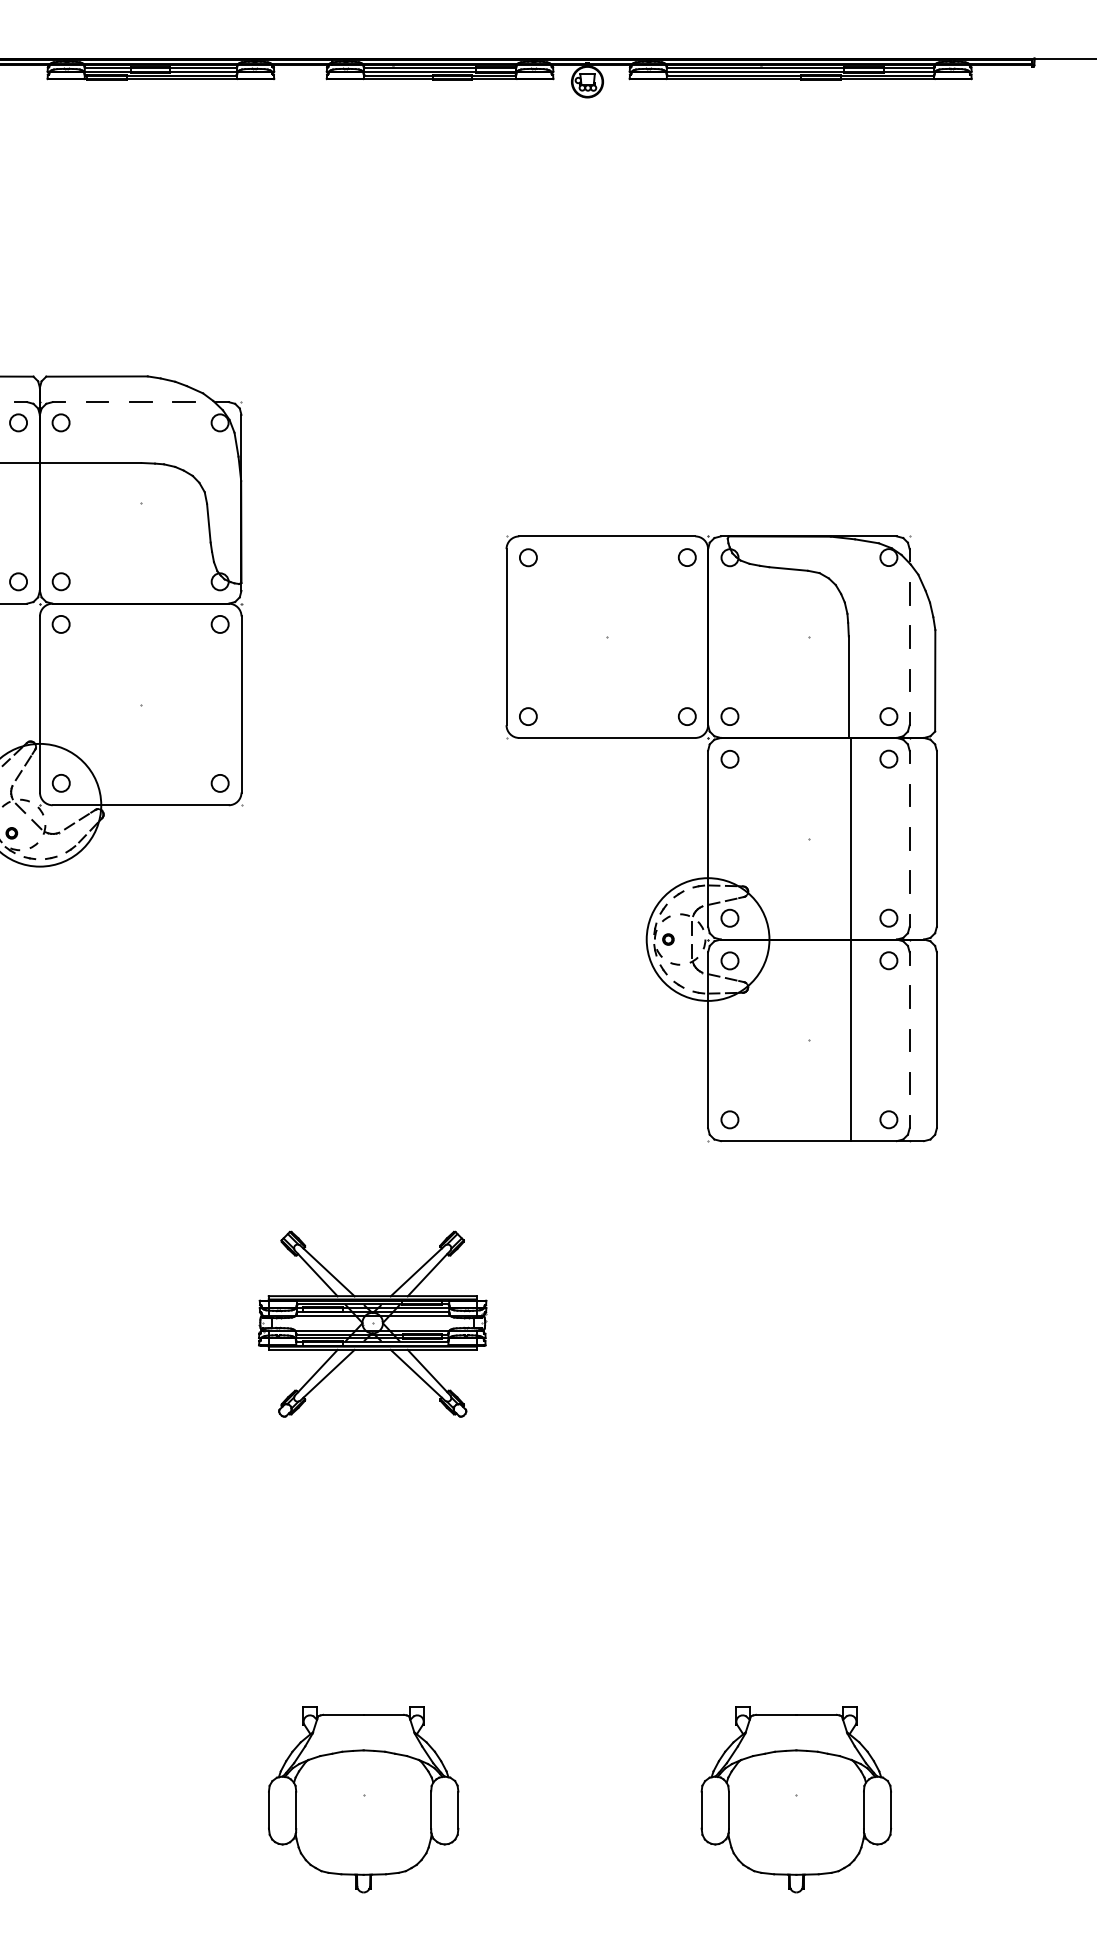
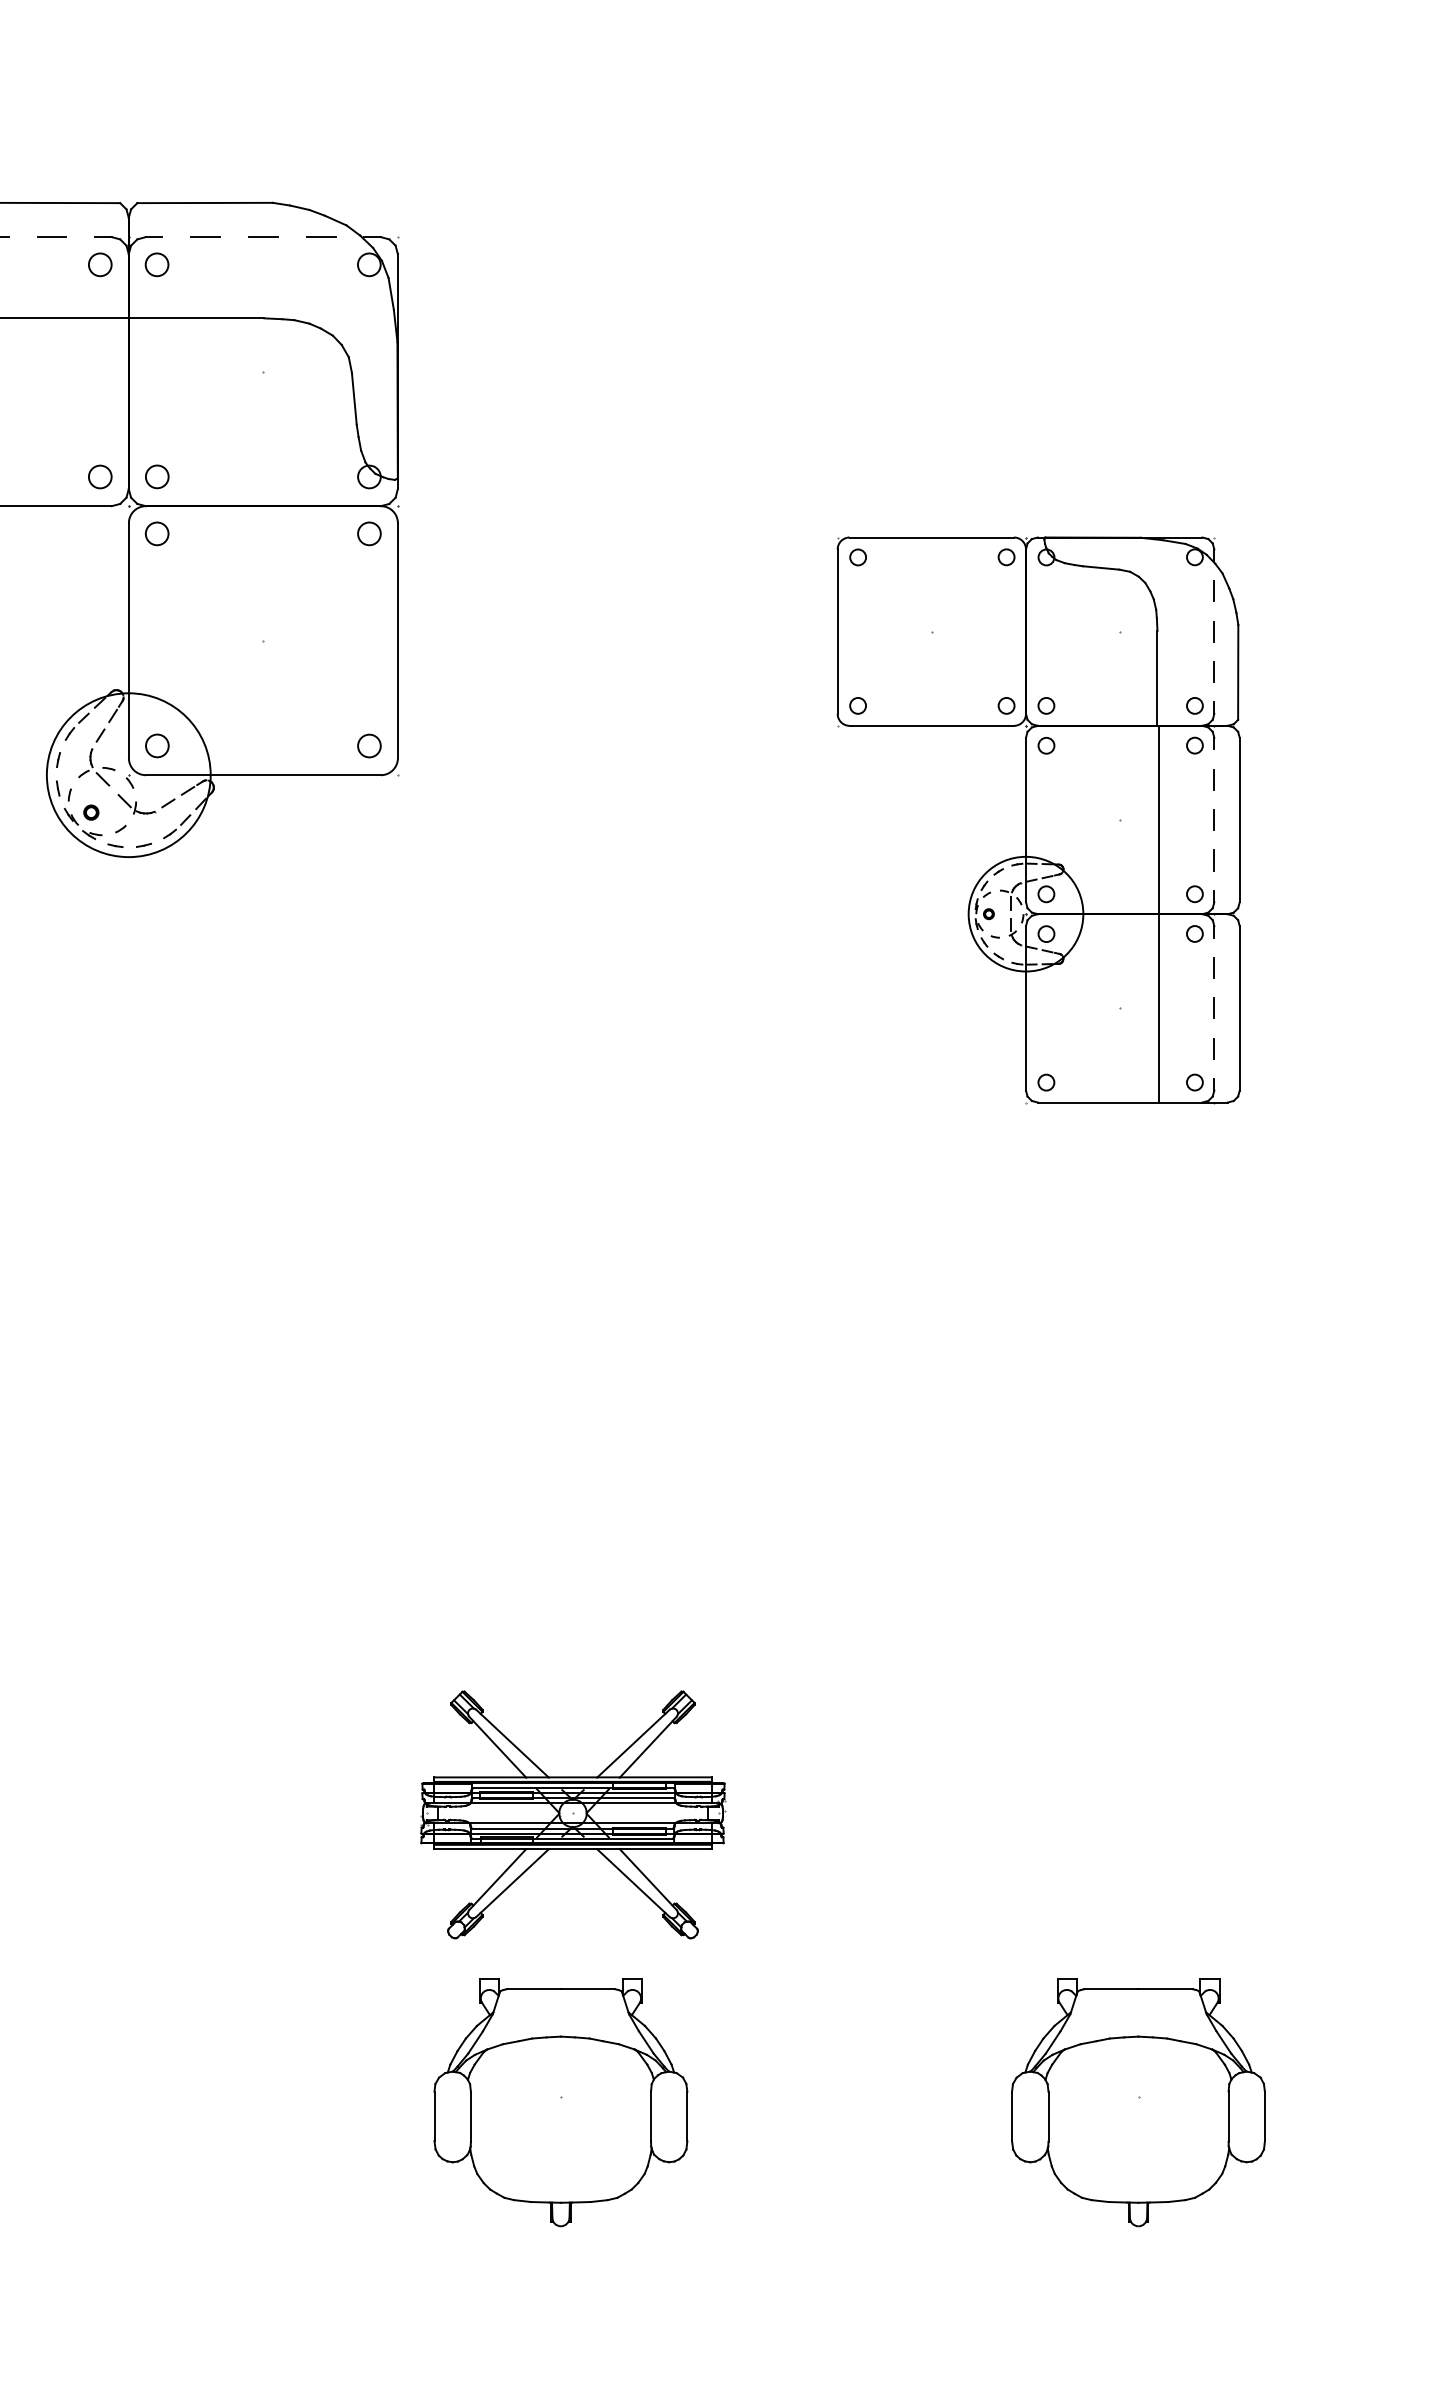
part: (721, 838) -> (1038, 819), size x0.7
part: (372, 1323) -> (572, 1813), moved

